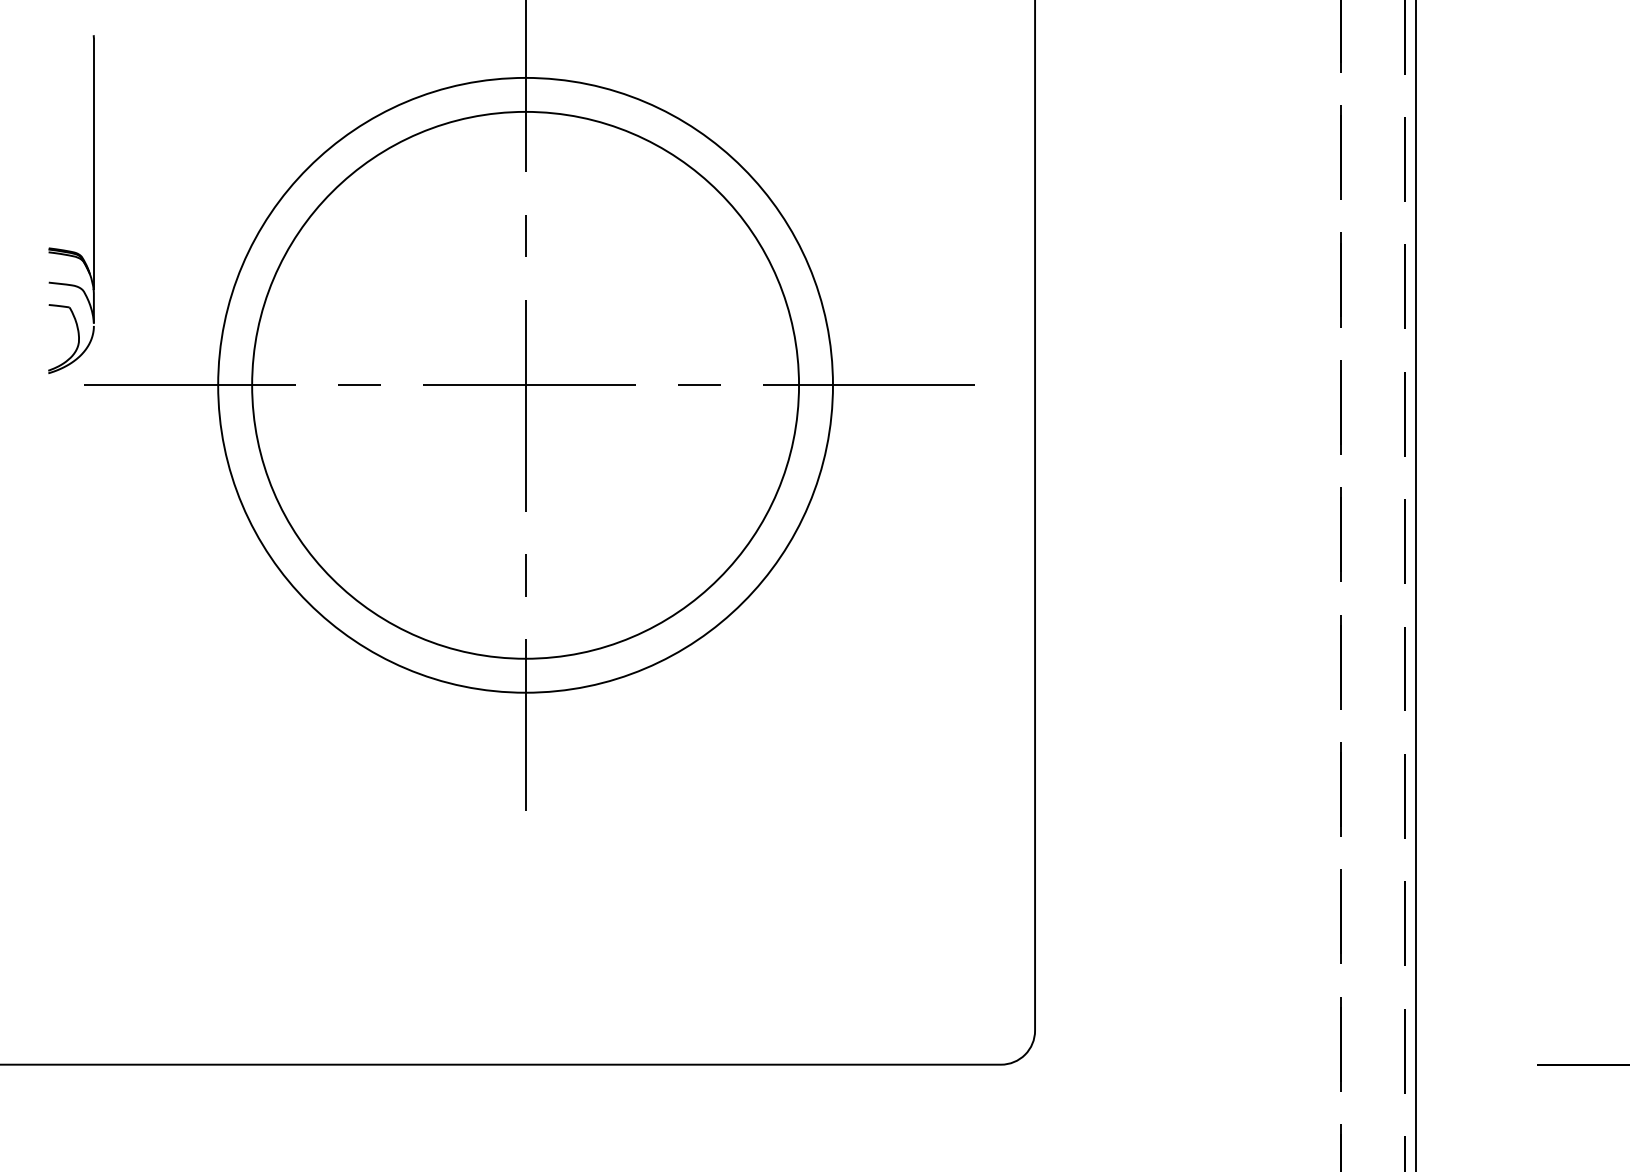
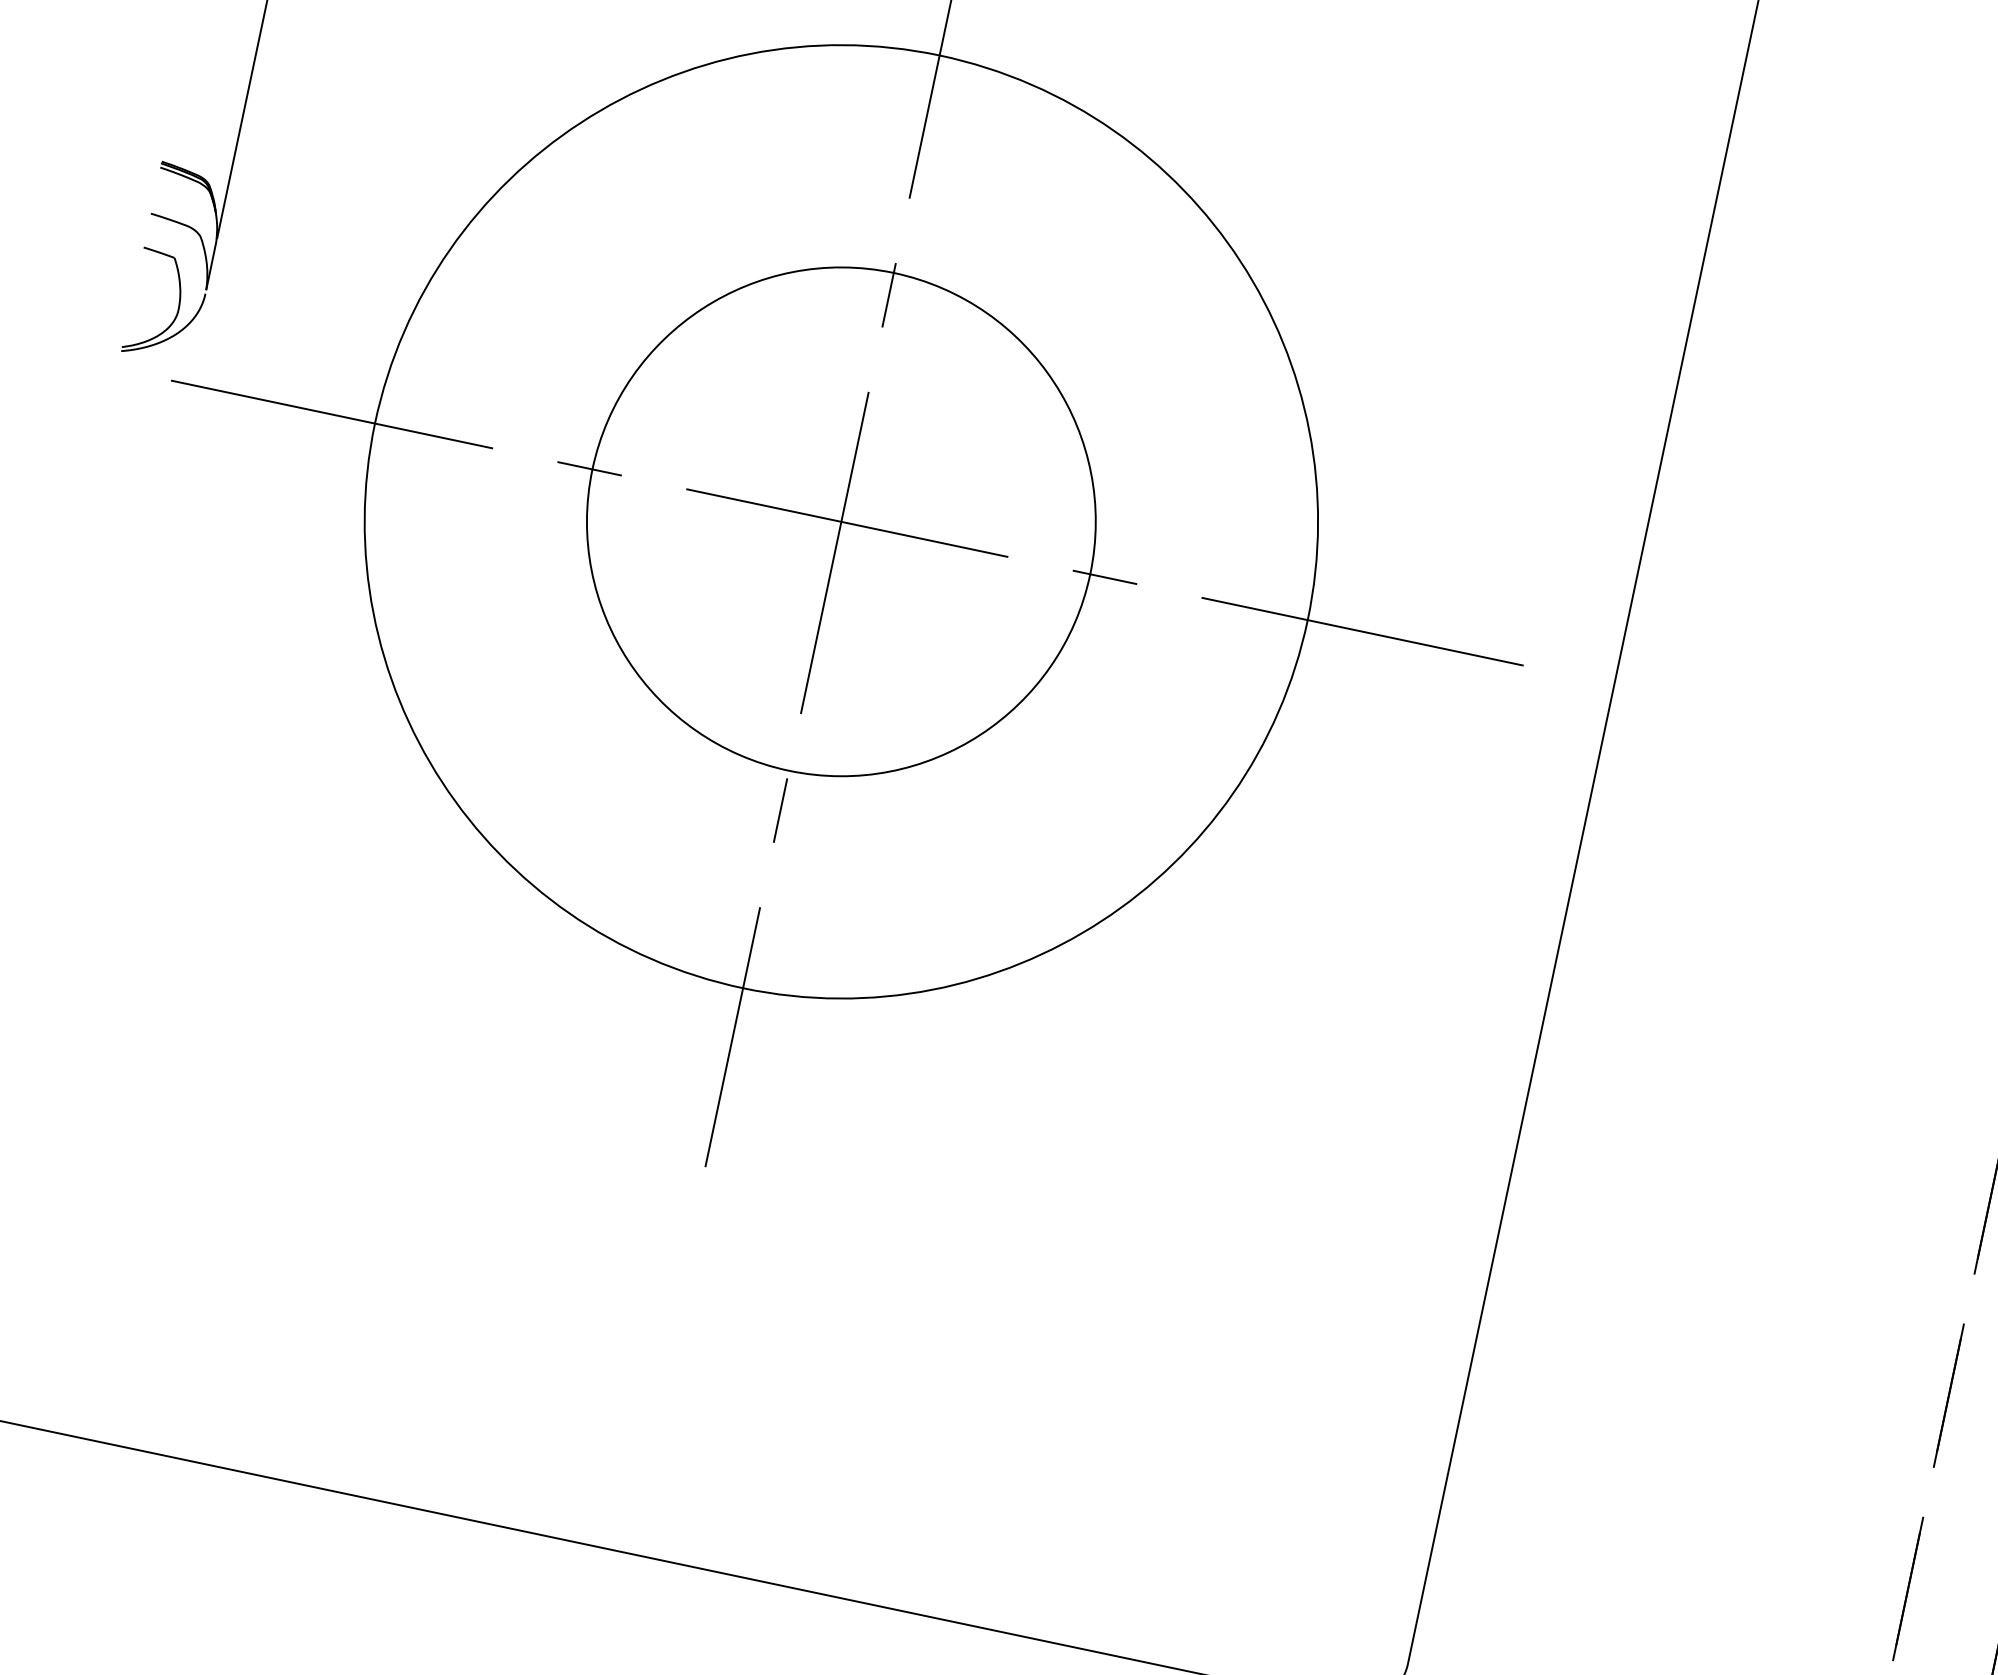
circle: (525, 384) -> (841, 520), size x0.6

